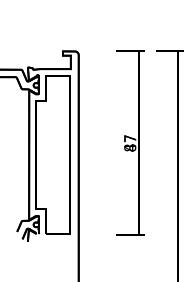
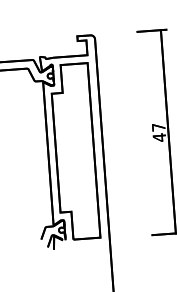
text: (130, 147) -> (159, 137), 87 -> 47

